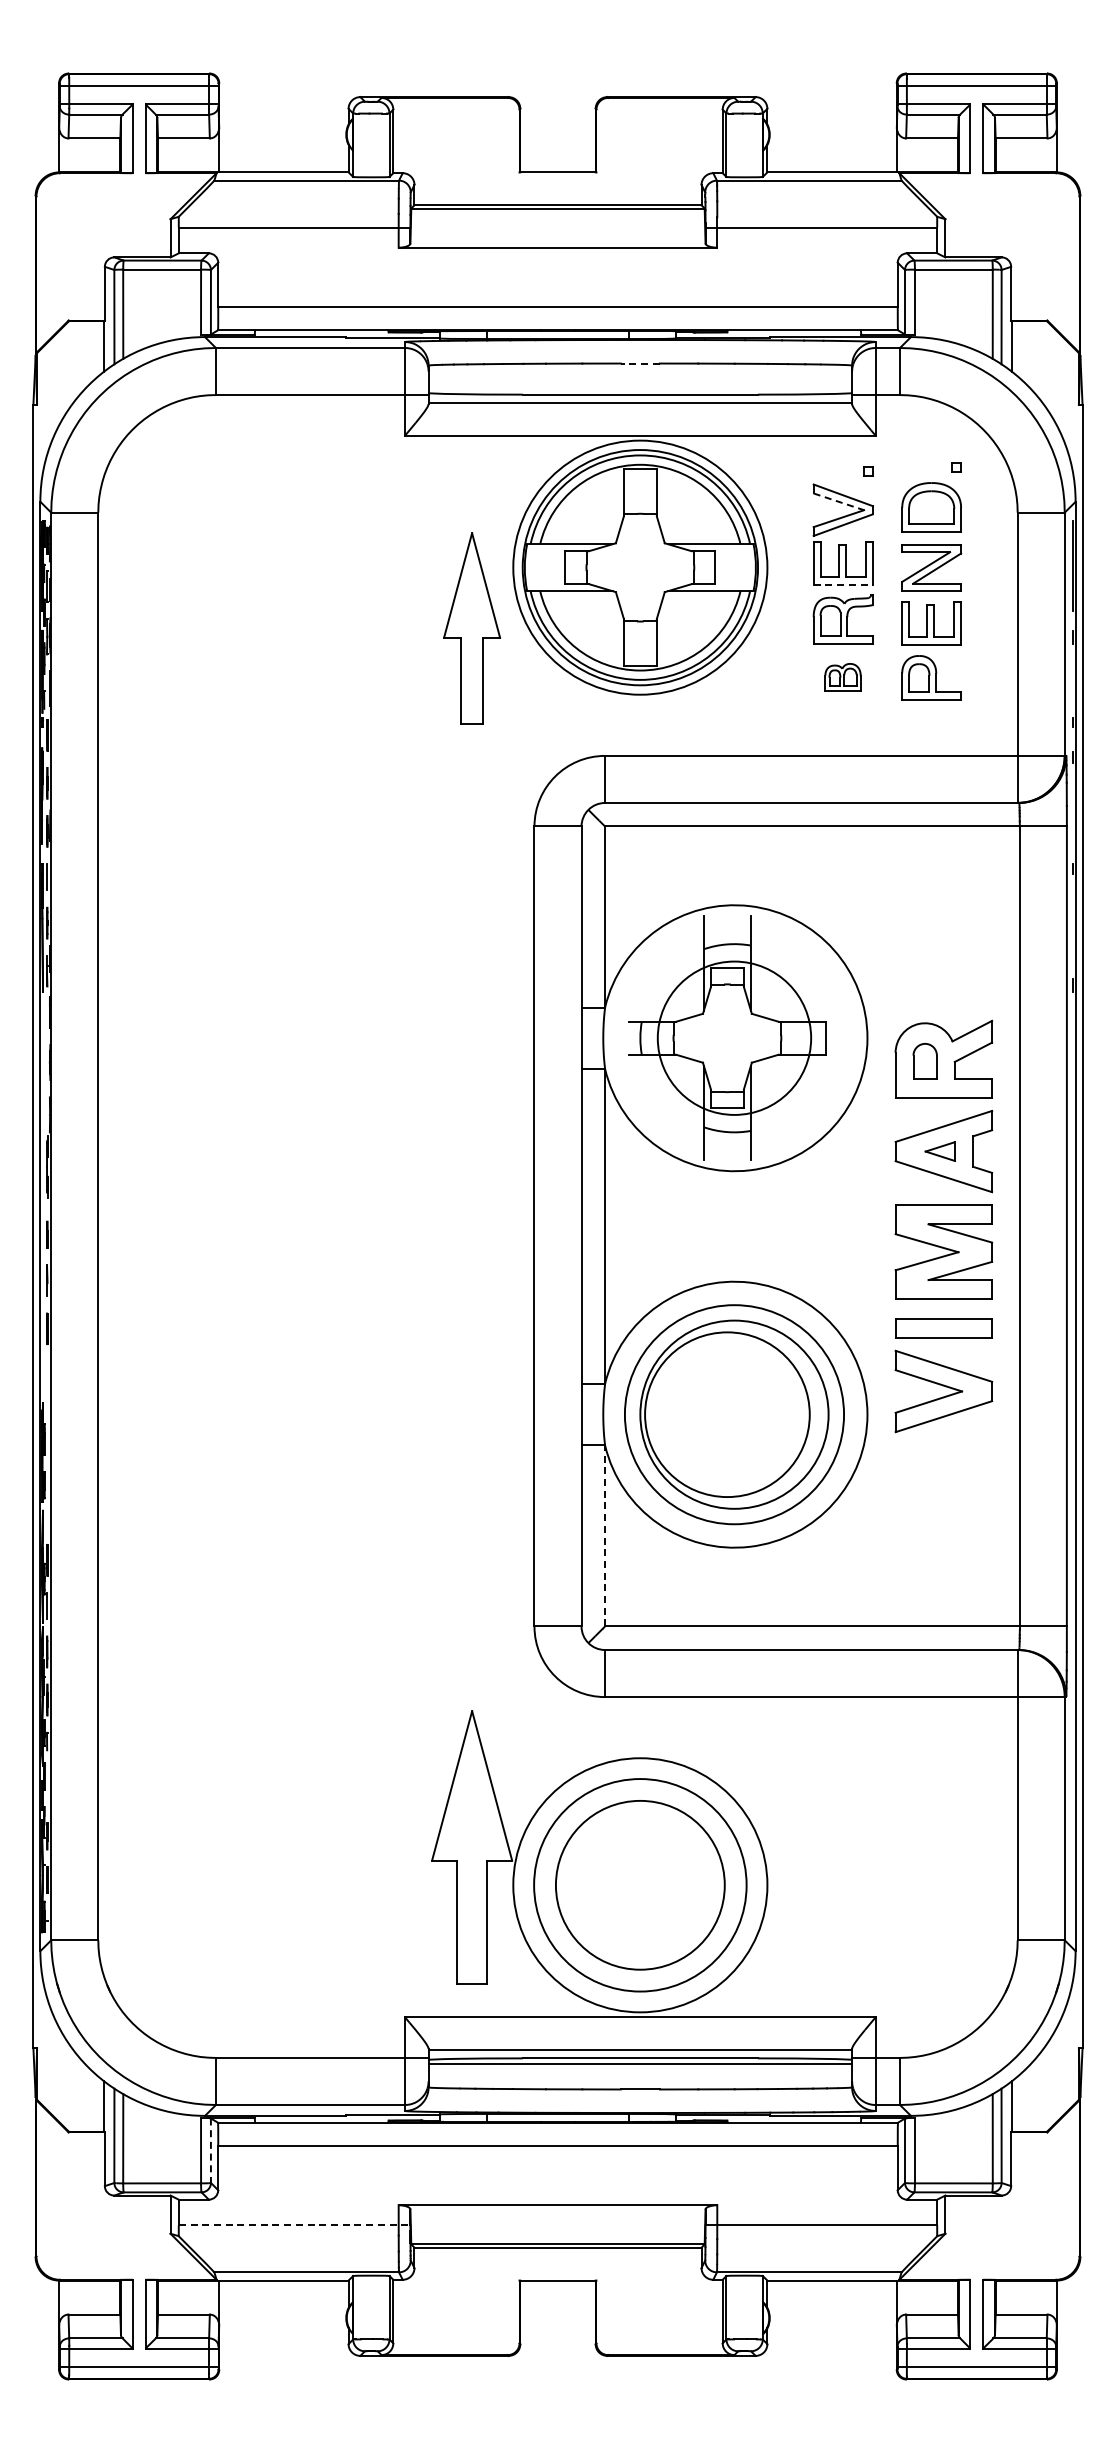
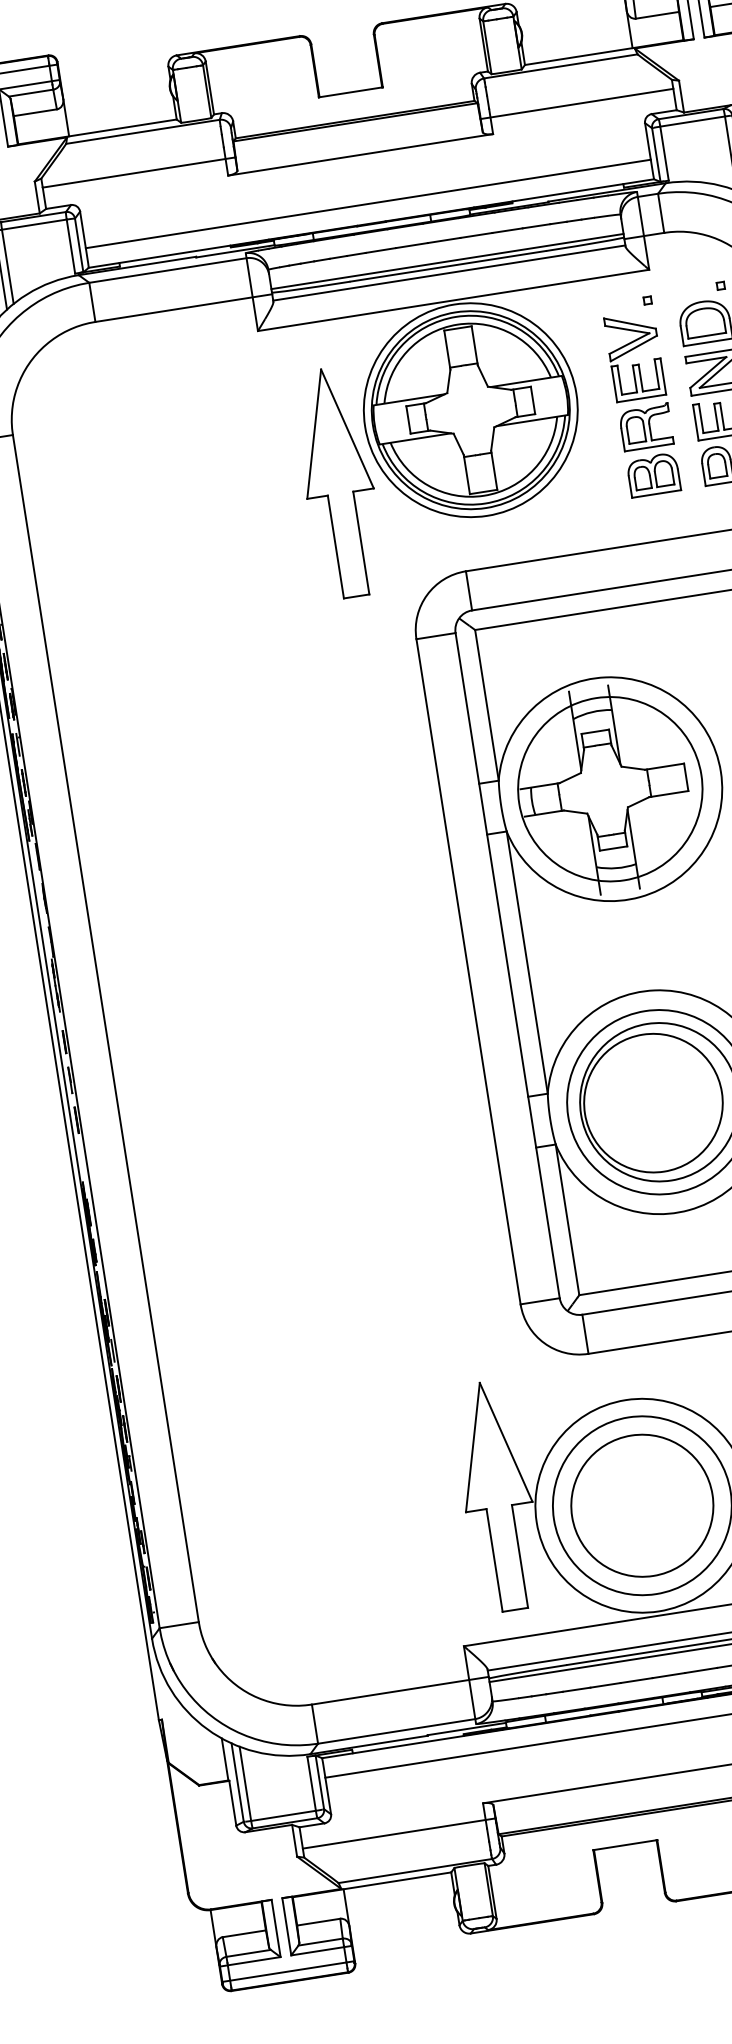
line: (640, 363) -> (444, 240), dashed -> solid
line: (640, 388) -> (447, 261), added
line: (838, 501) -> (626, 329), dashed -> solid
line: (843, 585) -> (642, 398), dashed -> solid
part: (471, 628) -> (338, 482), size x1.43
part: (842, 677) -> (653, 475), size x1.67
circle: (734, 1037) -> (610, 788), size x1.43
line: (605, 1535) -> (567, 1219), dashed -> solid
line: (210, 2151) -> (319, 1783), dashed -> solid
line: (294, 2225) -> (399, 1833), dashed -> solid

